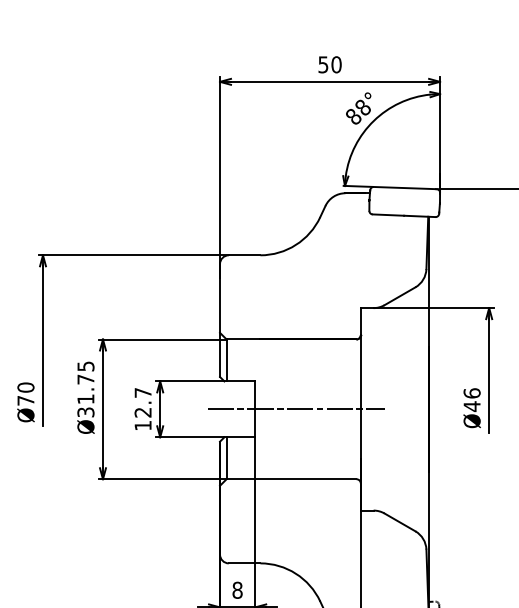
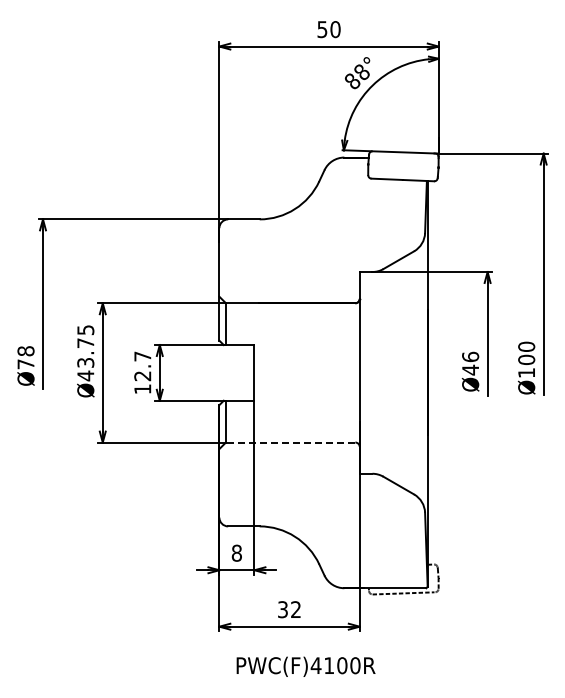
text: (25, 387) -> (25, 351), Ø70 -> Ø78
text: (85, 405) -> (85, 369), Ø31.75 -> Ø43.75
line: (296, 408) -> (295, 372), removed
line: (291, 479) -> (290, 442), solid -> dashed

